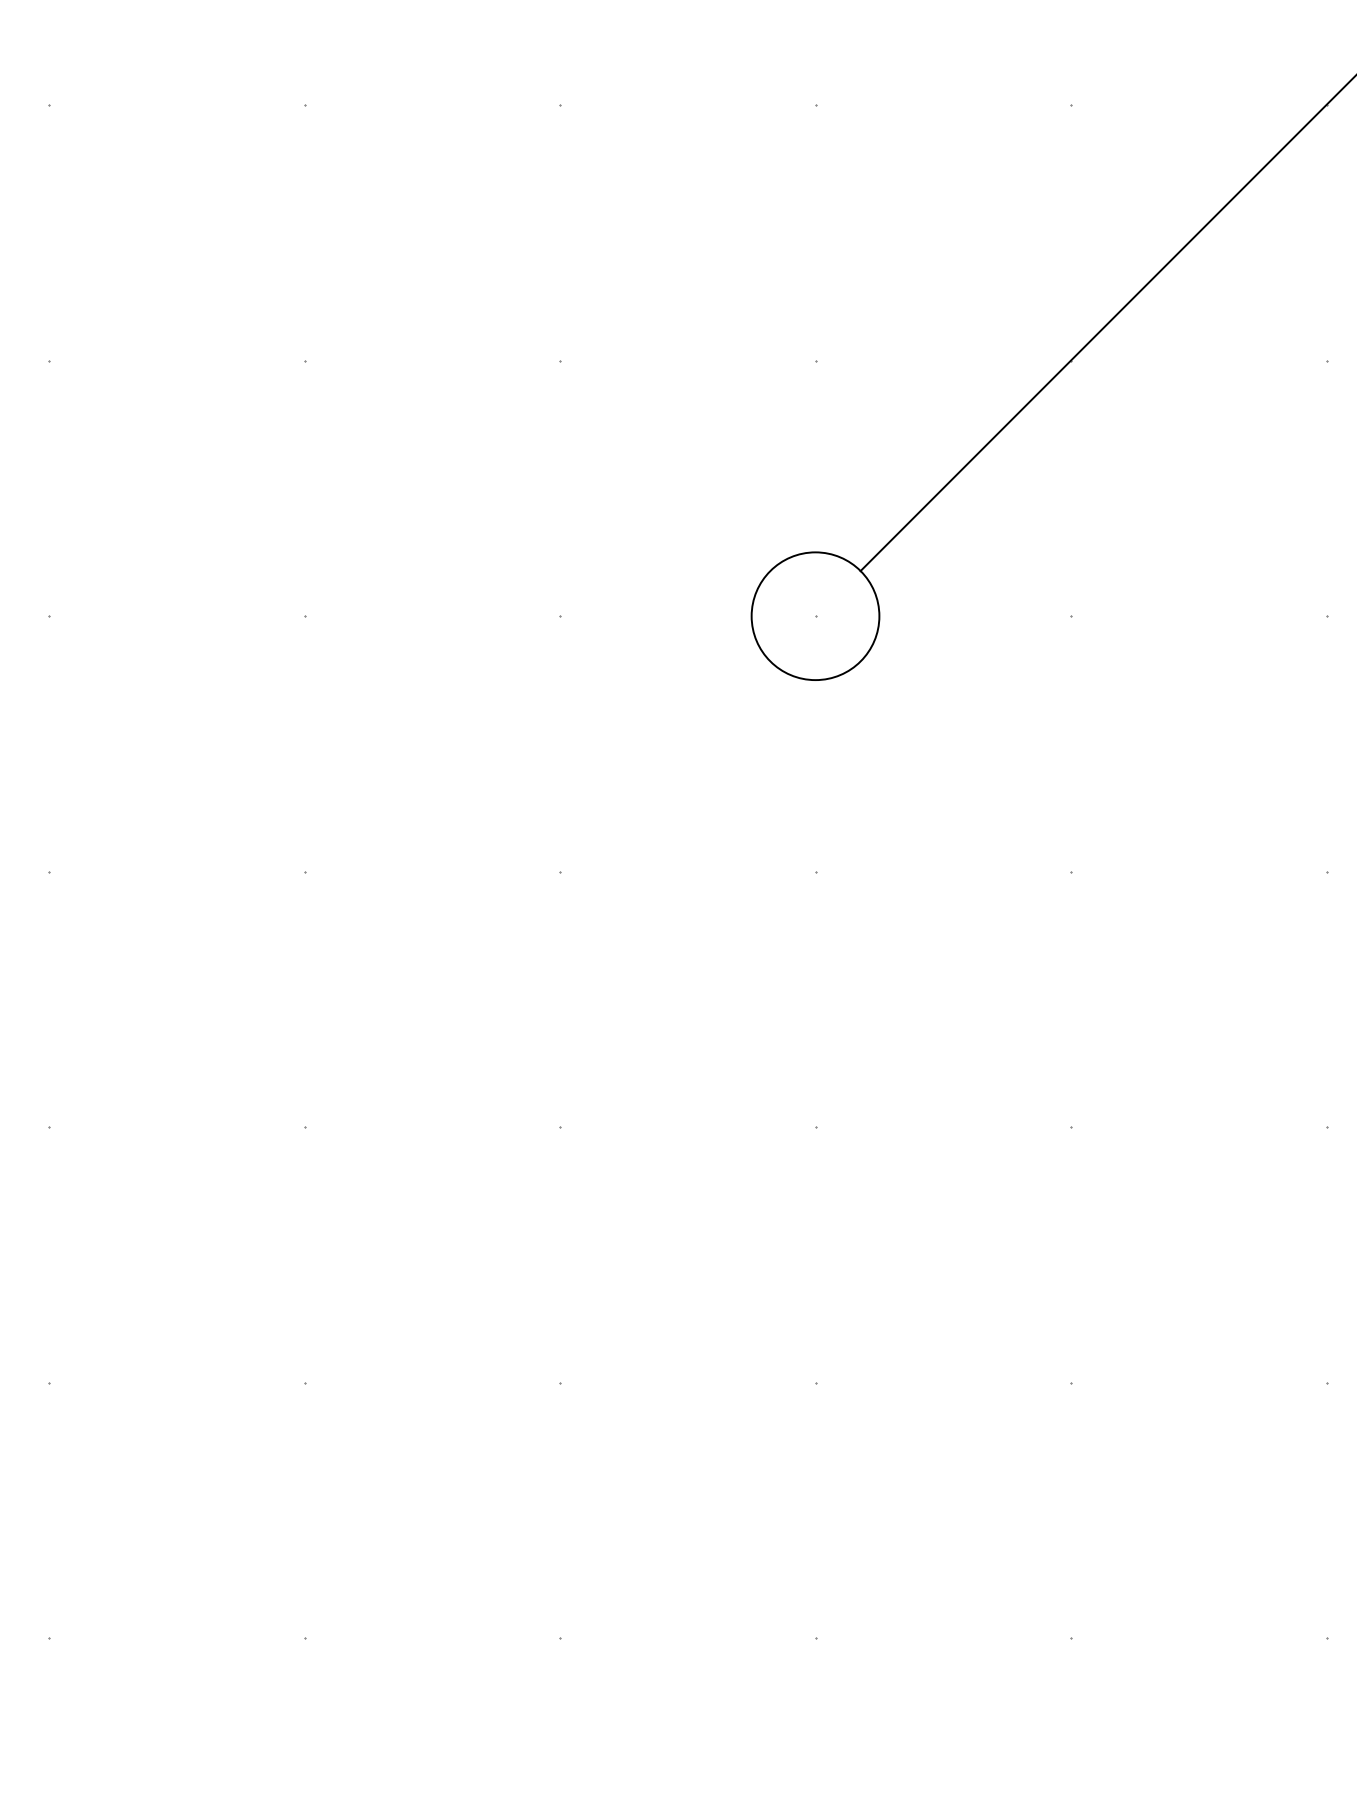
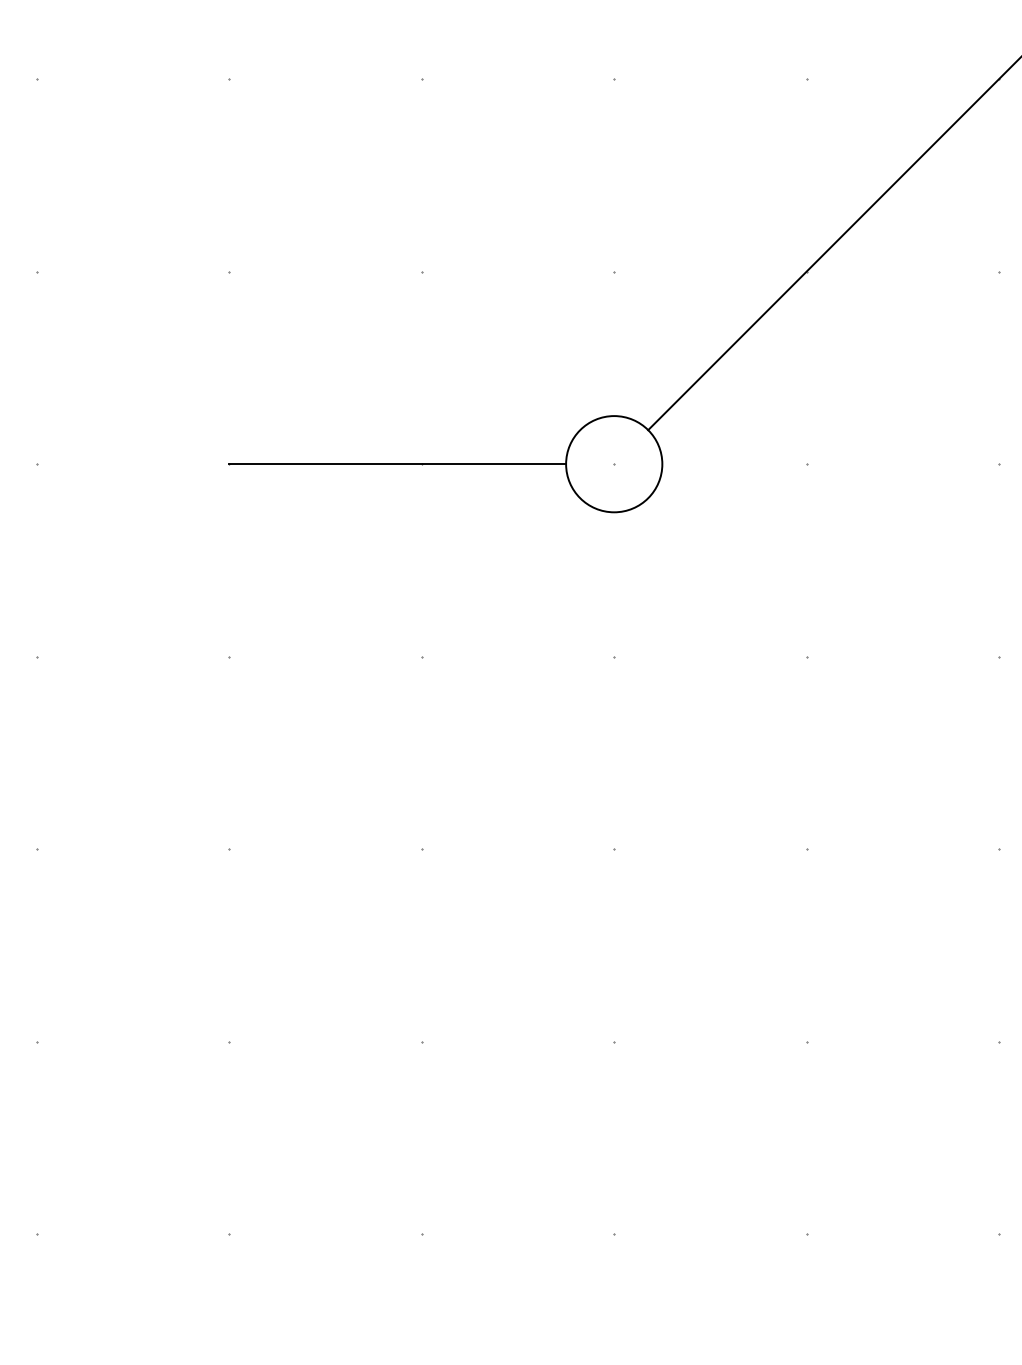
line: (527, 616) -> (397, 464), added

